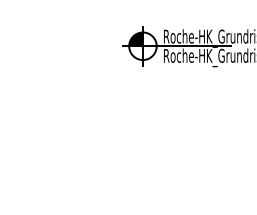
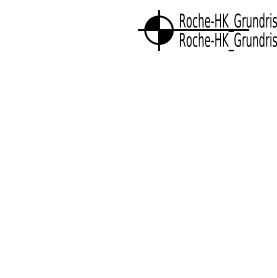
fill: (149, 53) -> (165, 37), added

